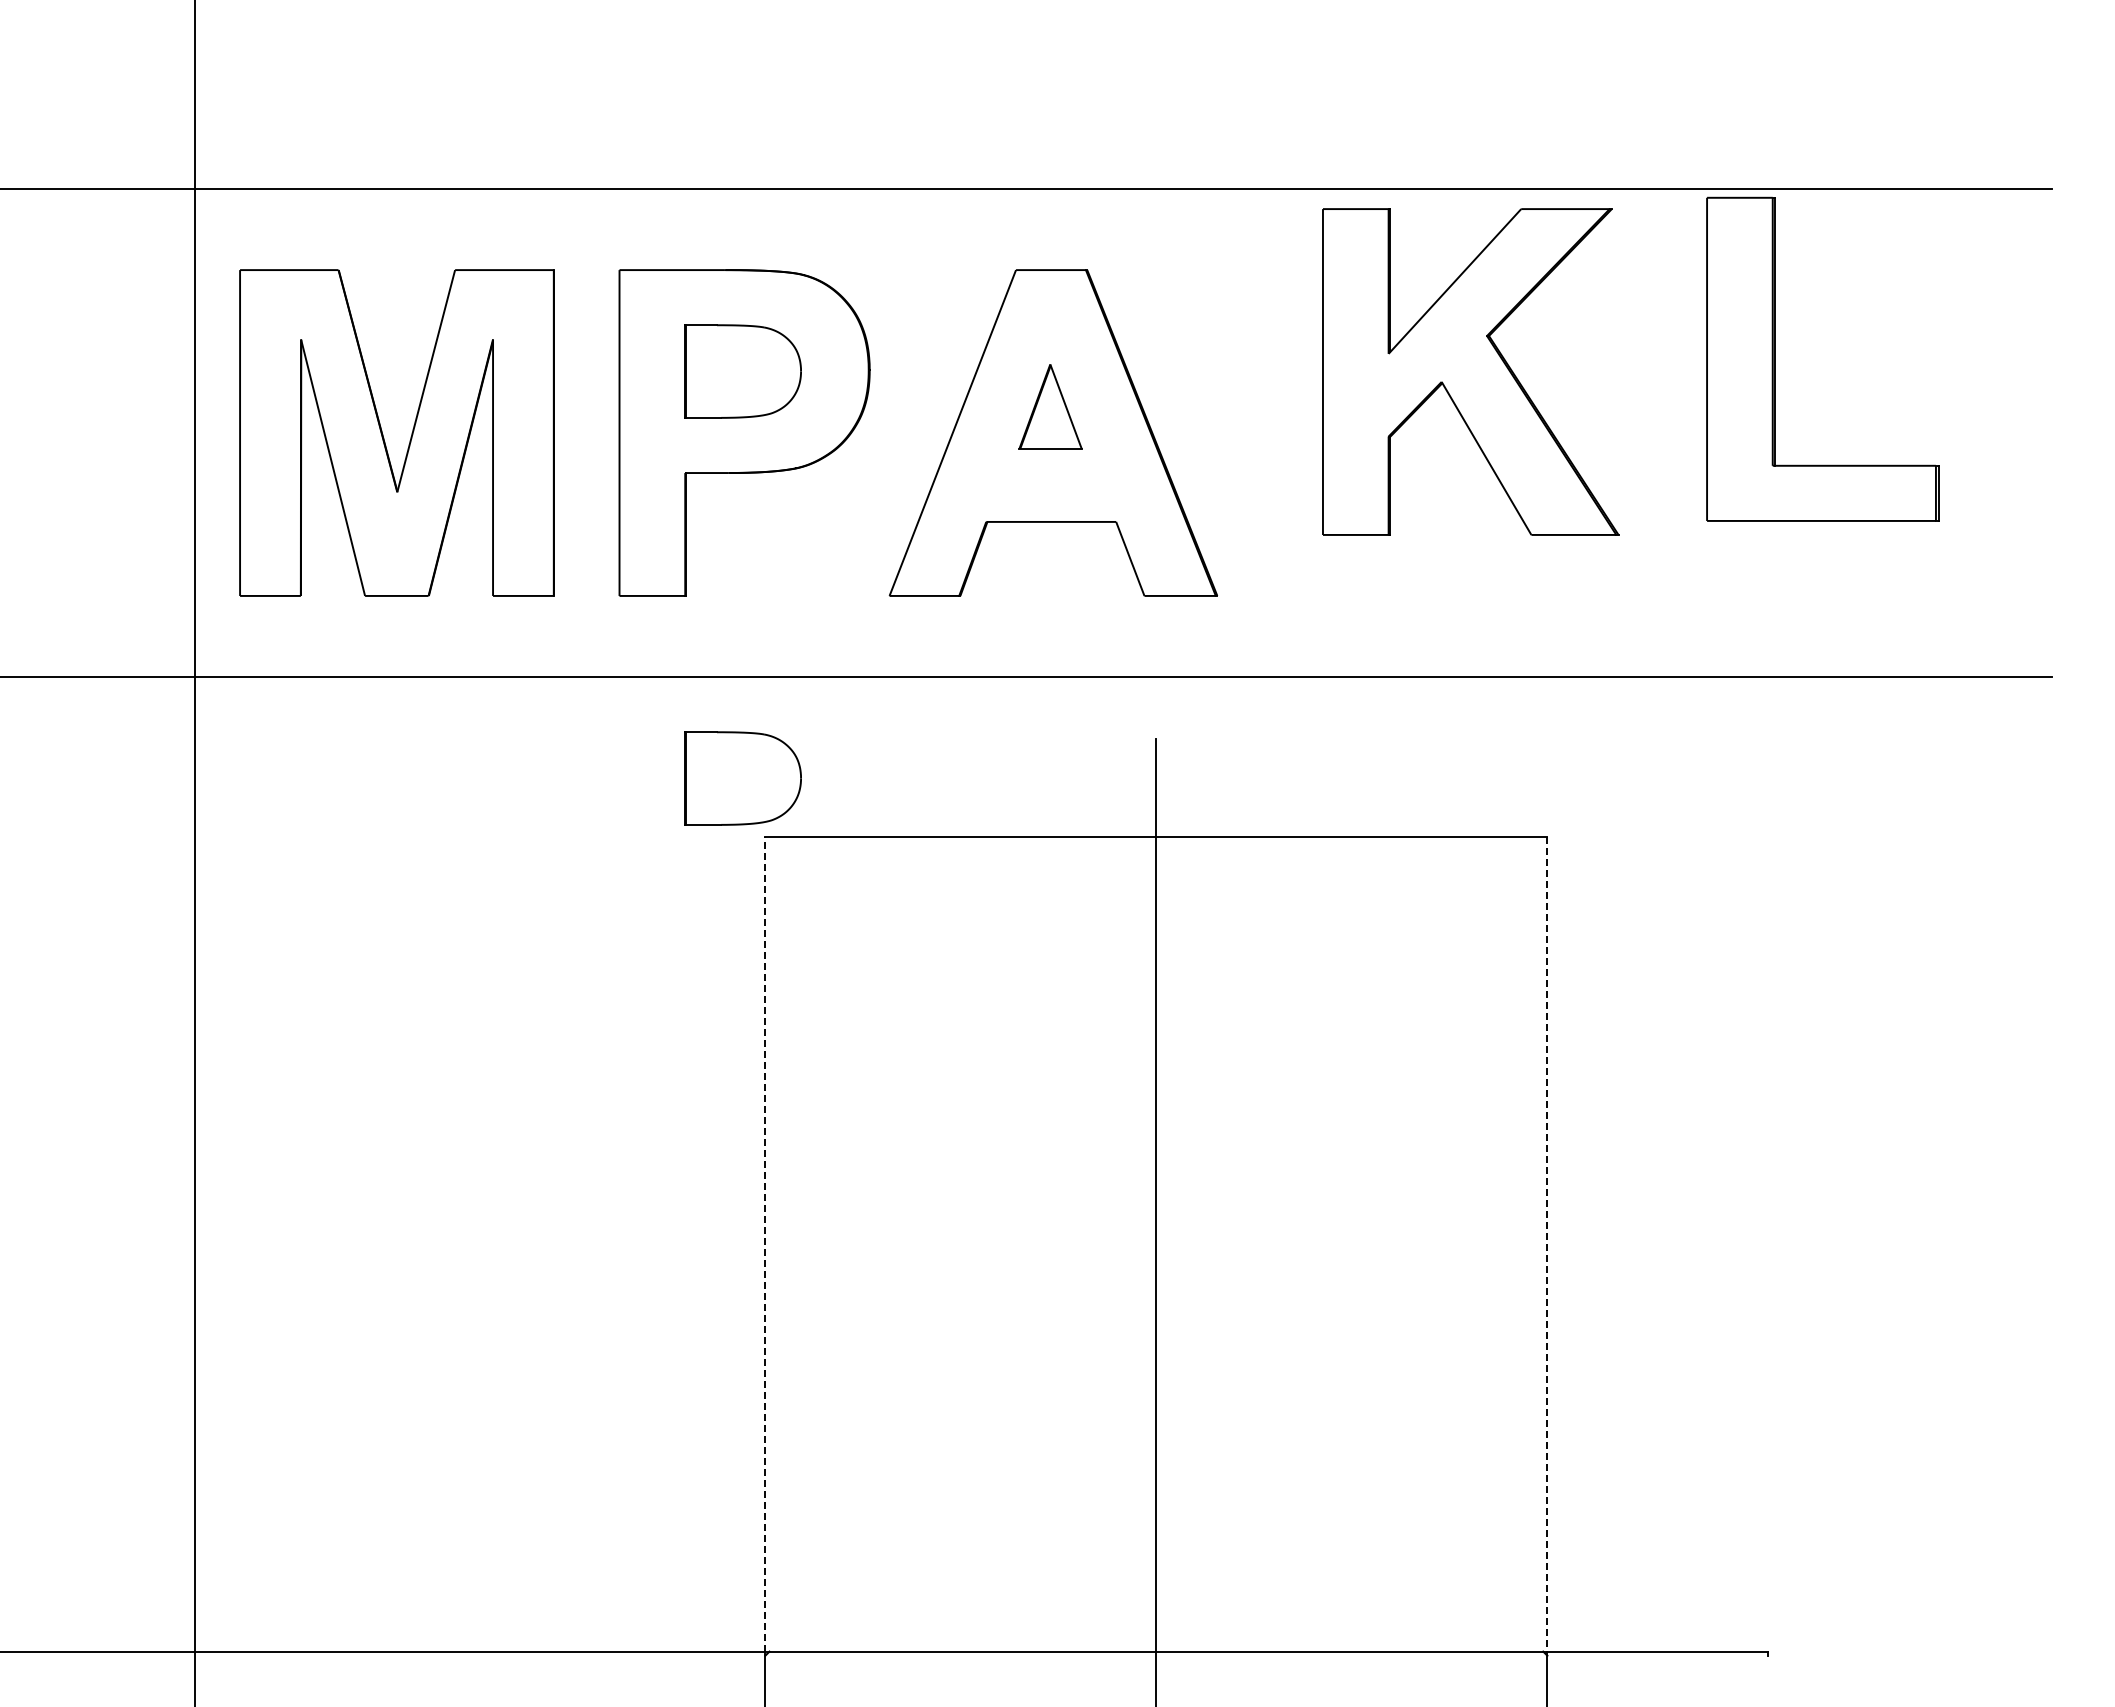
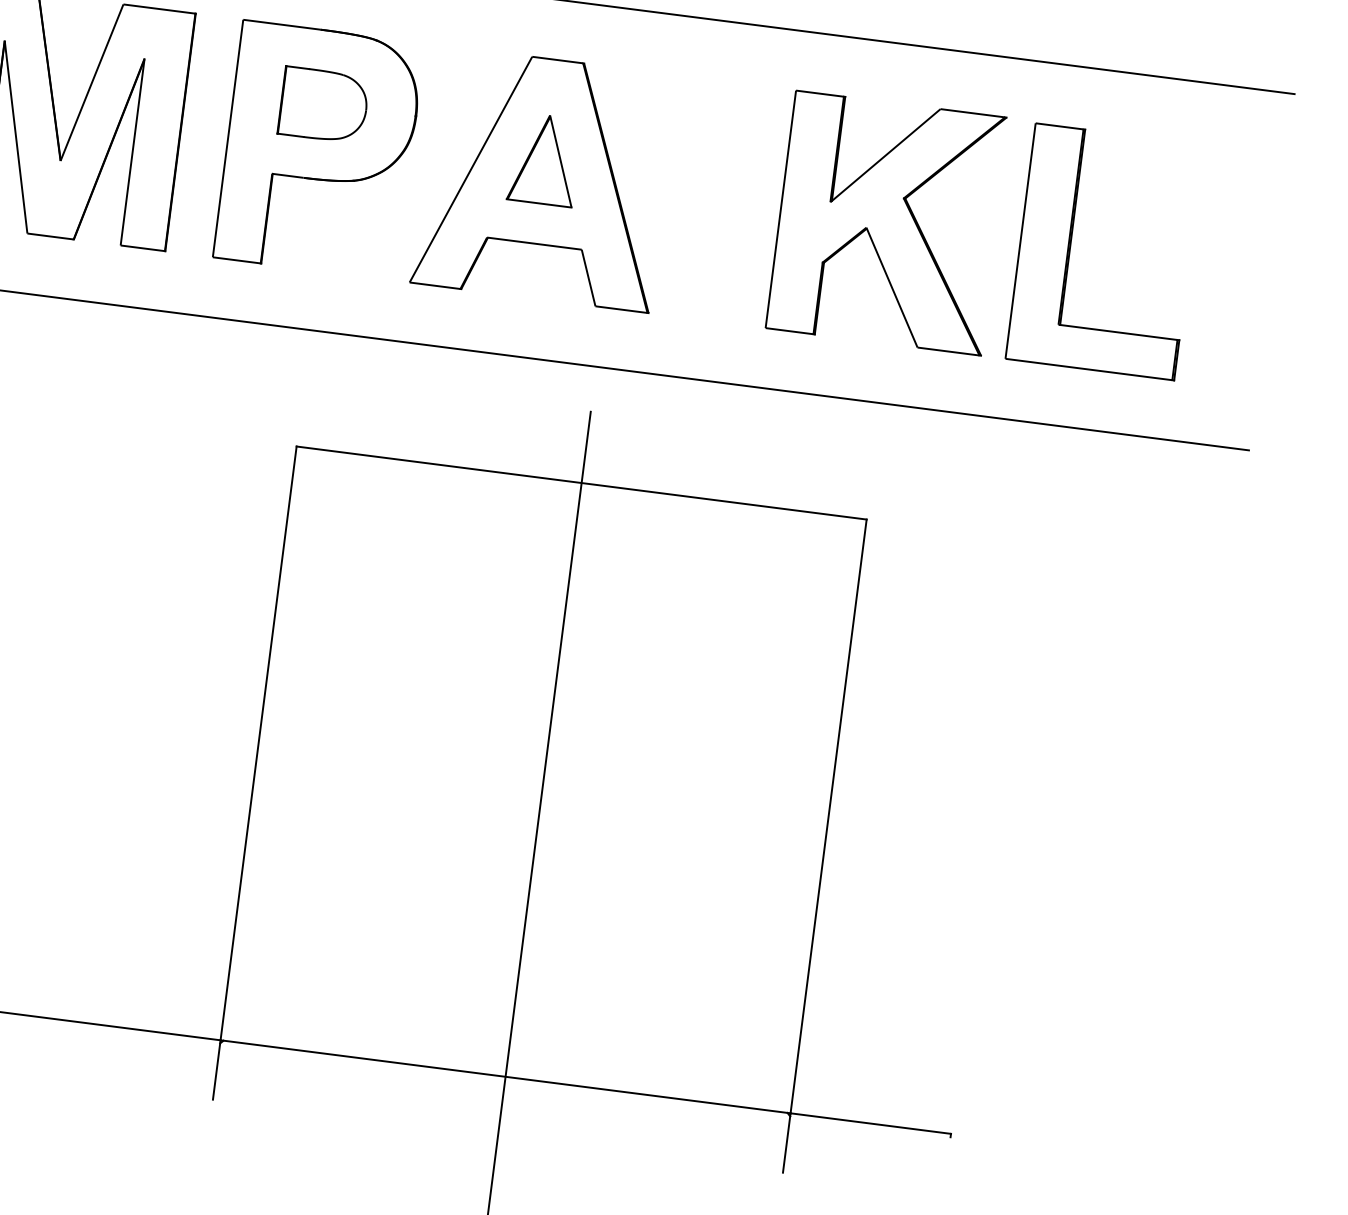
part: (1775, 358) -> (1070, 246), moved
part: (1470, 371) -> (888, 222), moved
part: (1050, 406) -> (544, 159), size x1.43
part: (742, 778) -> (285, 401), removed
line: (765, 1243) -> (258, 742), dashed -> solid
line: (1547, 1244) -> (828, 816), dashed -> solid

